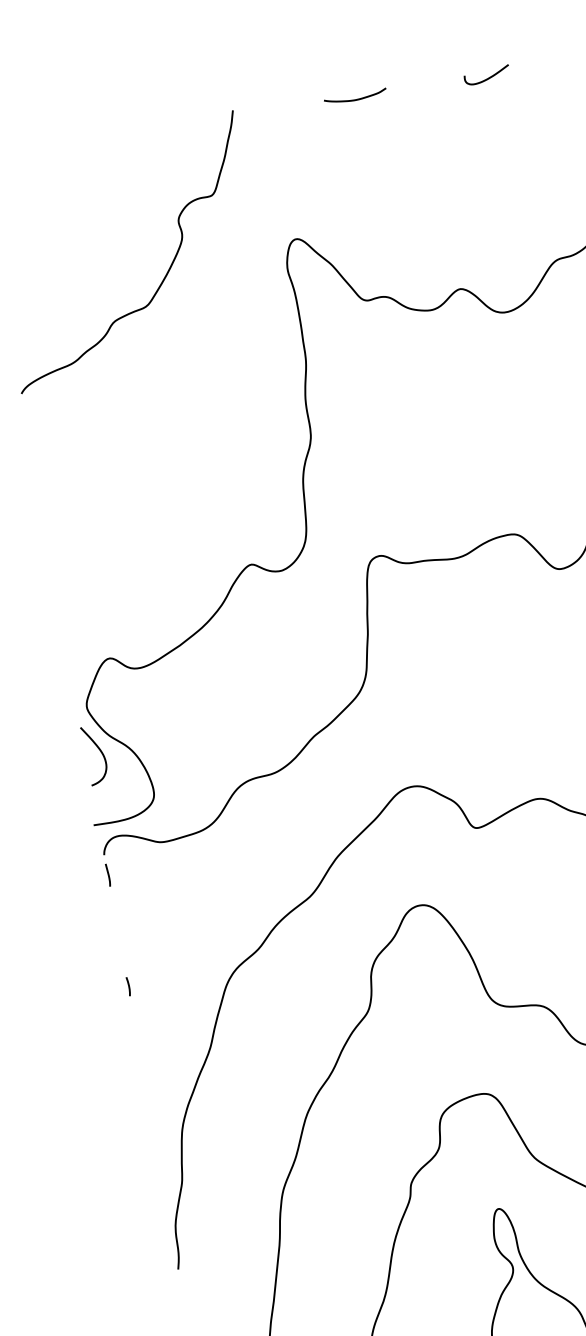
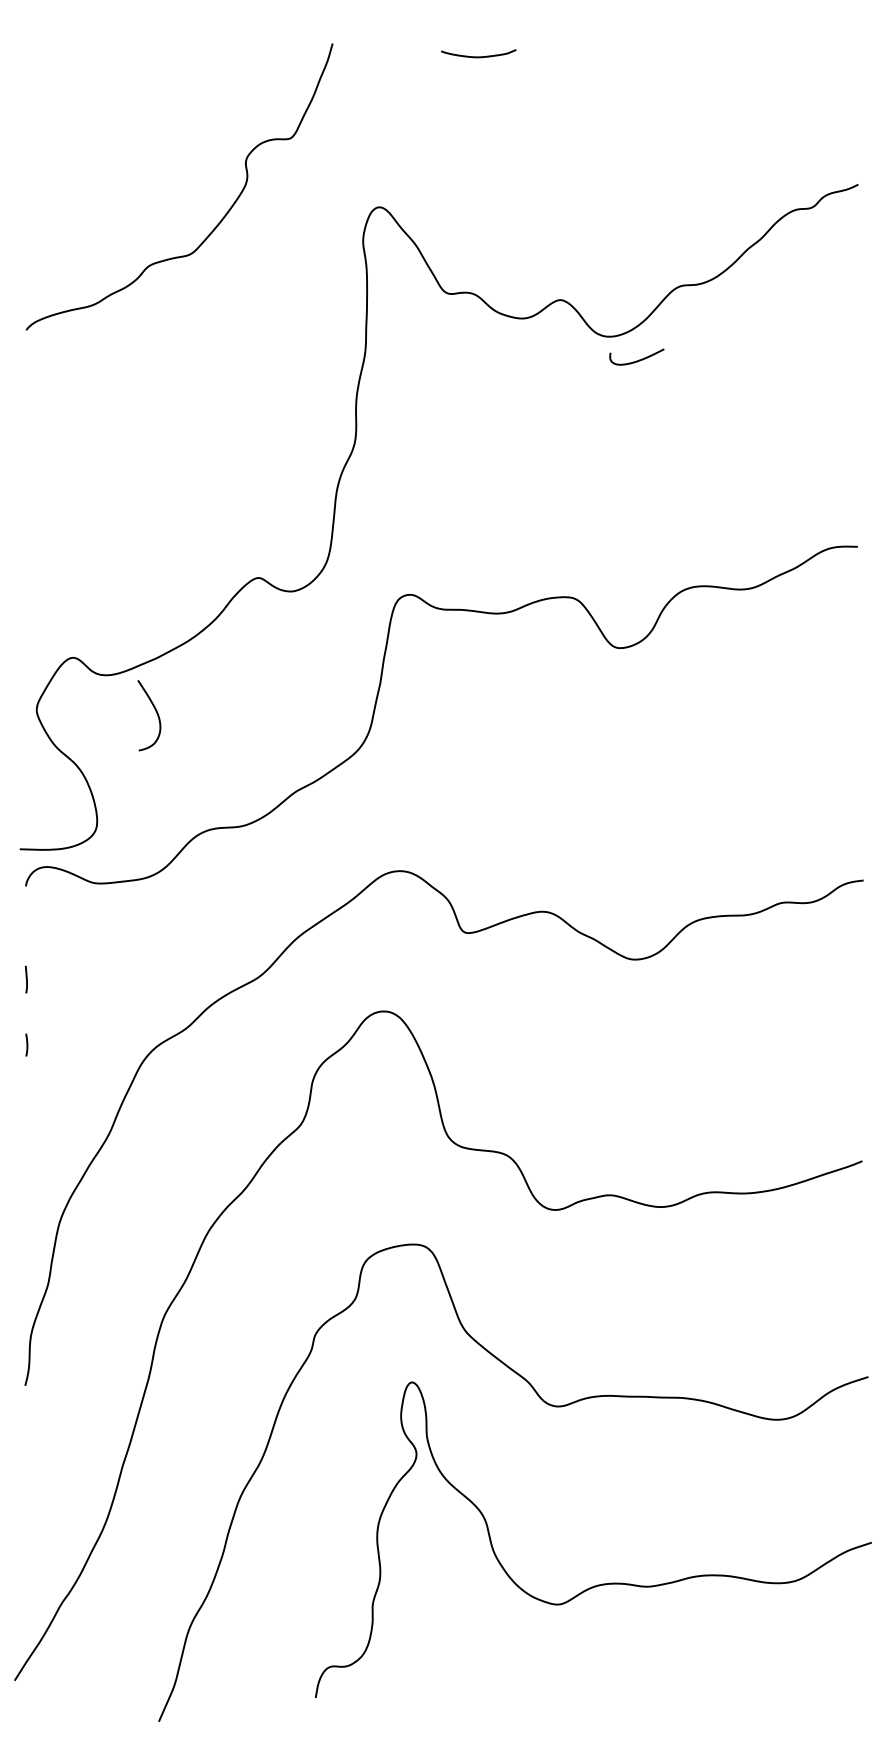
curve: (487, 78) -> (636, 360), moved
curve: (99, 750) -> (155, 711), moved
line: (107, 874) -> (25, 978), moved

